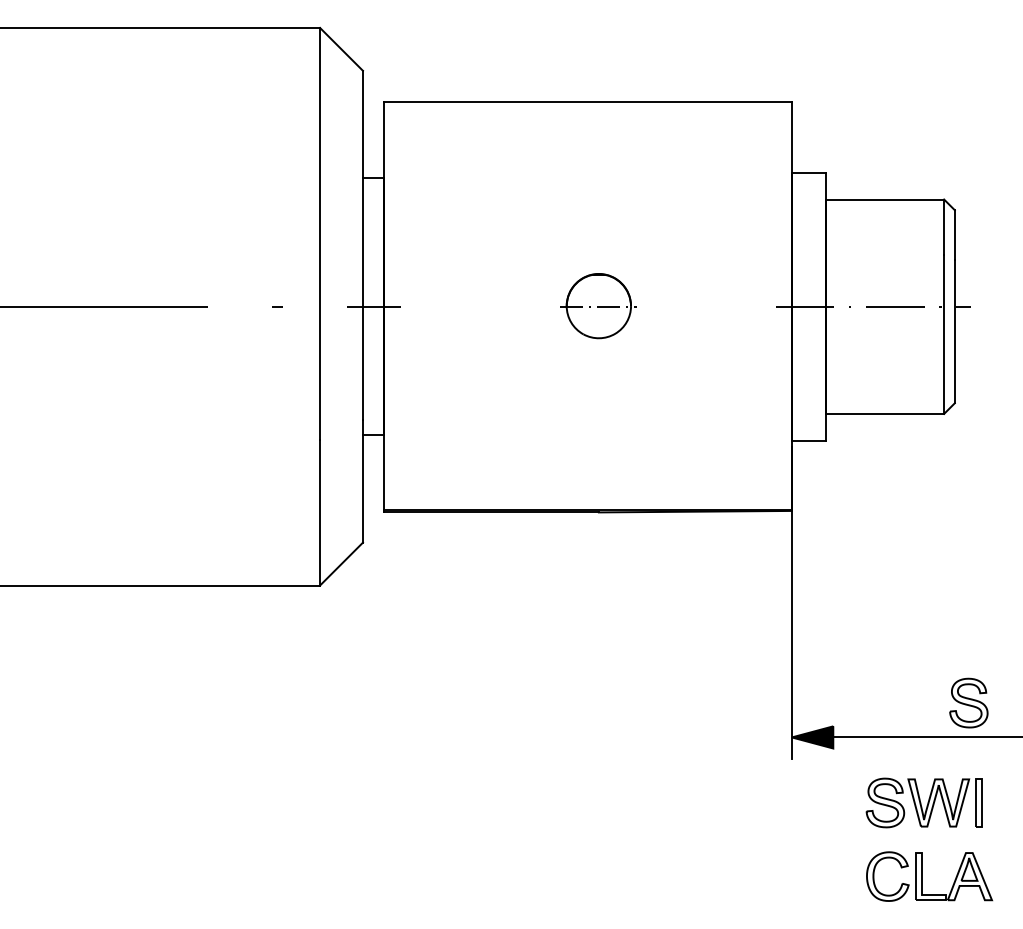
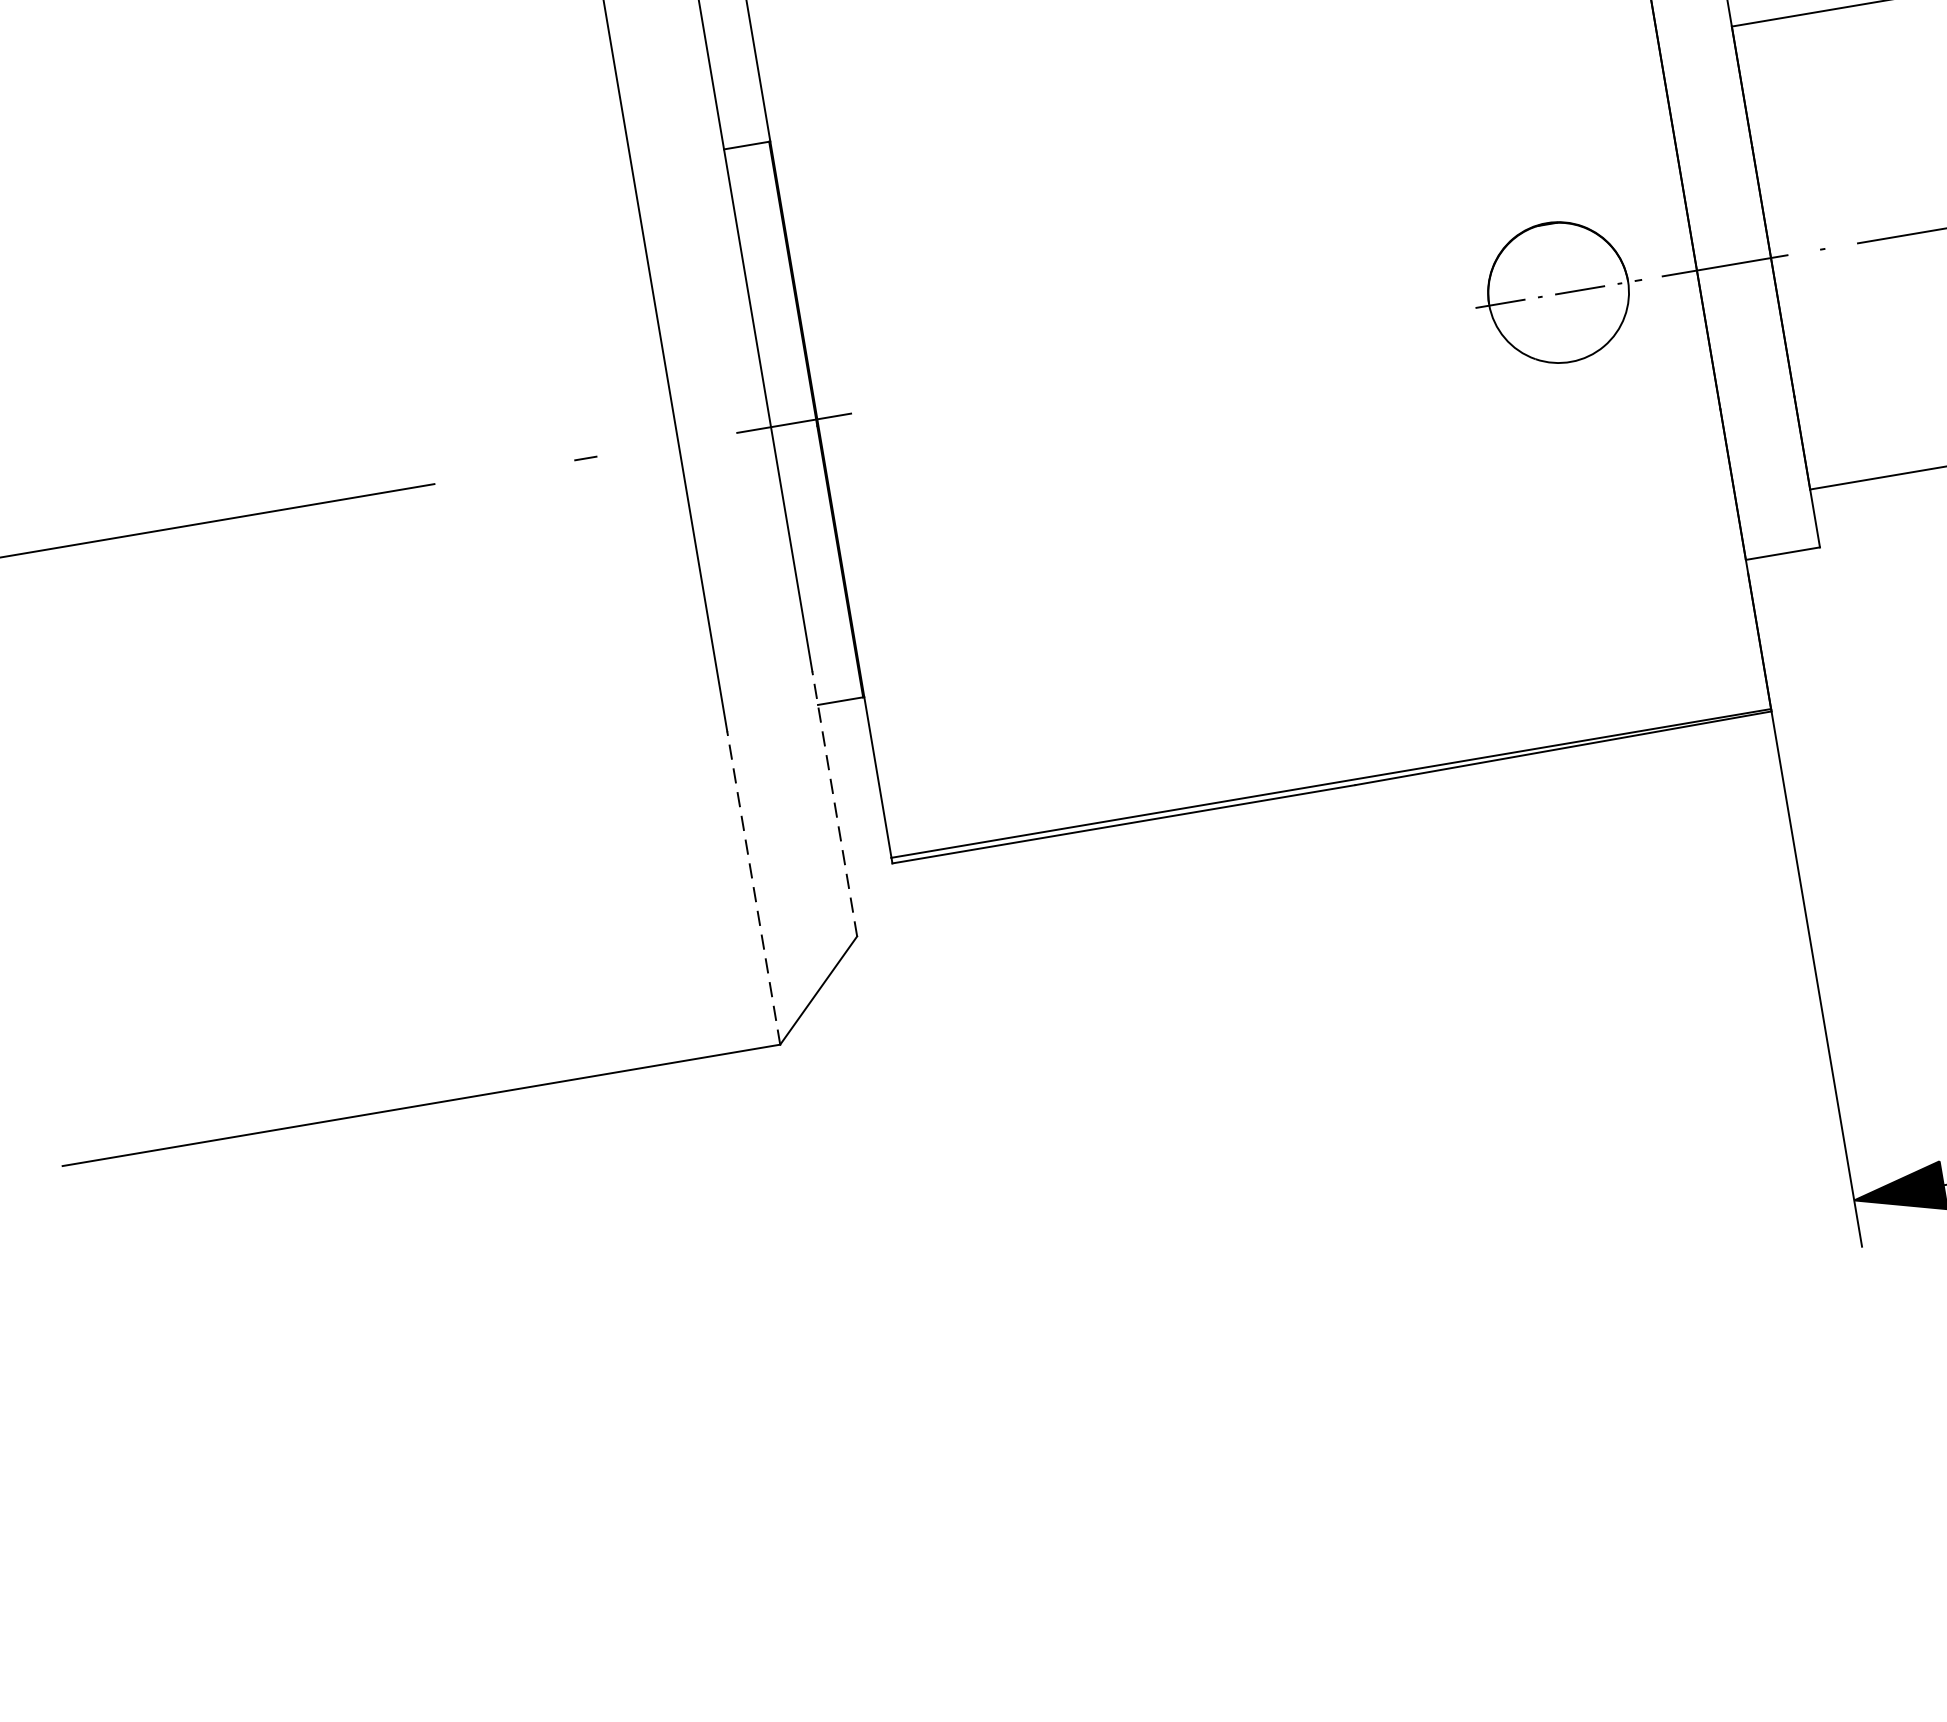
part: (598, 306) -> (1557, 293), moved
line: (363, 480) -> (835, 802), solid -> dashed
line: (320, 512) -> (754, 886), solid -> dashed

